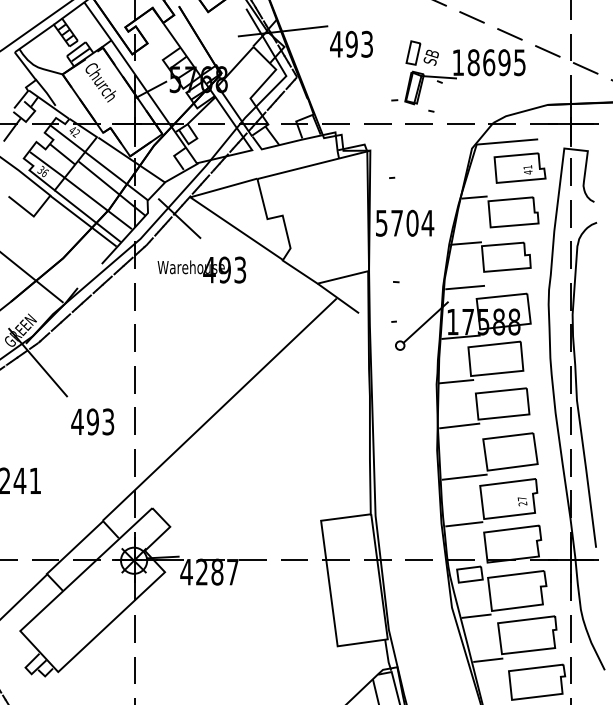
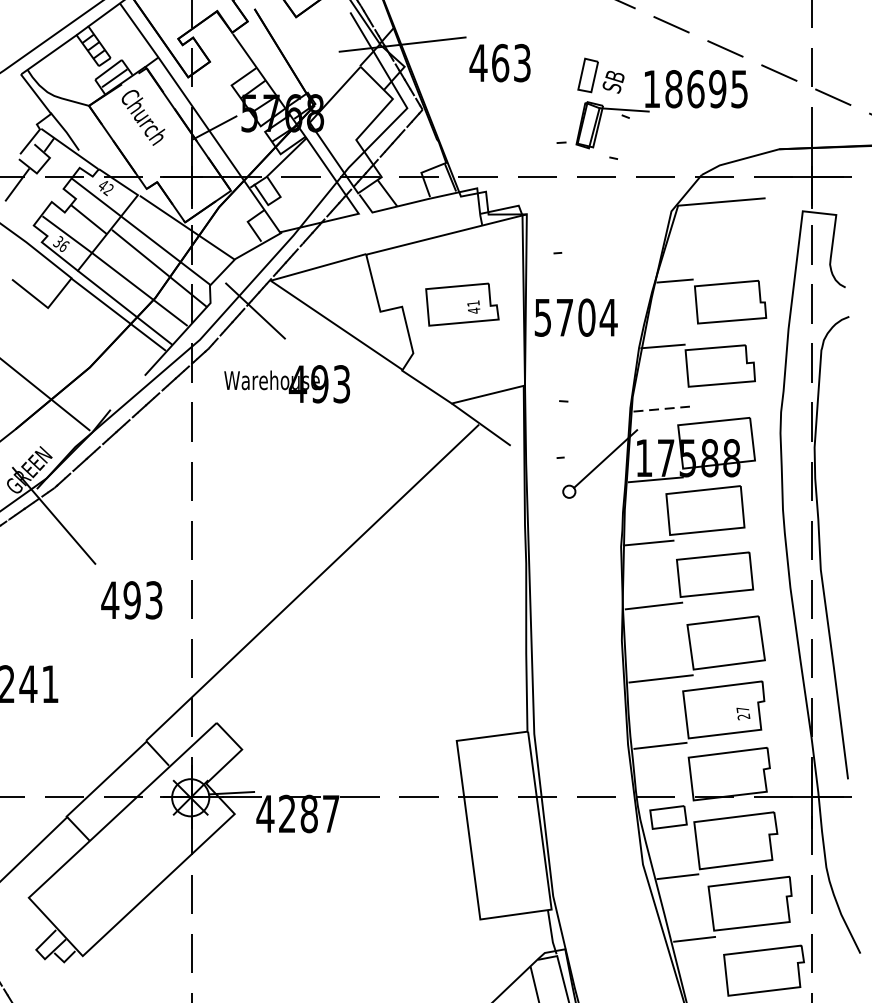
text: (351, 43) -> (500, 61), 493 -> 463
part: (519, 167) -> (461, 303), moved
line: (465, 287) -> (662, 409), solid -> dashed

